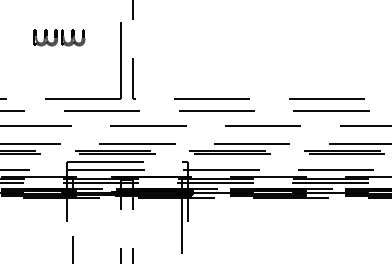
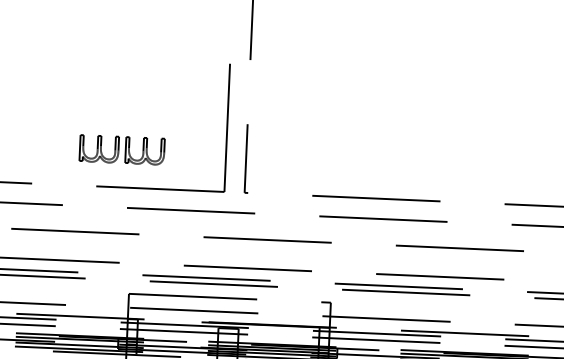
part: (59, 37) -> (122, 149), moved

